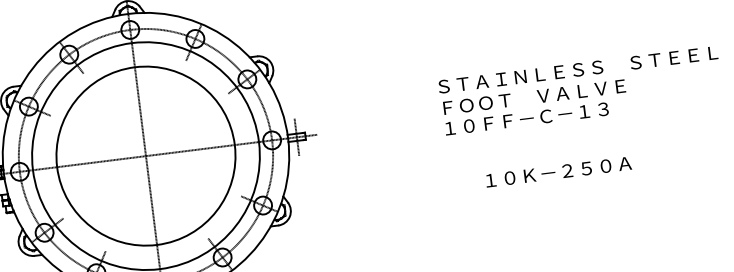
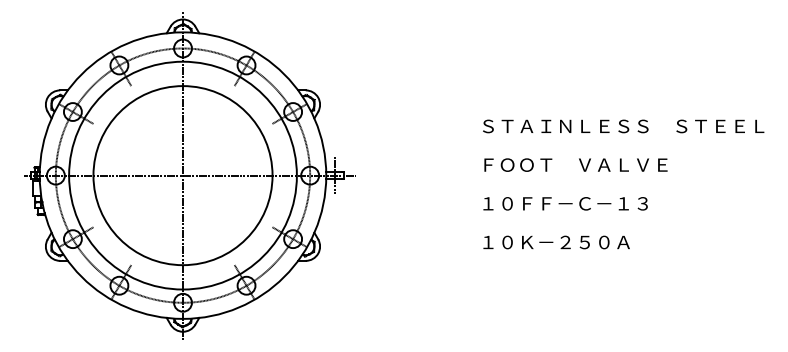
text: (578, 69) -> (623, 126), moved
text: (526, 118) -> (565, 203), moved
text: (558, 172) -> (556, 242), moved

